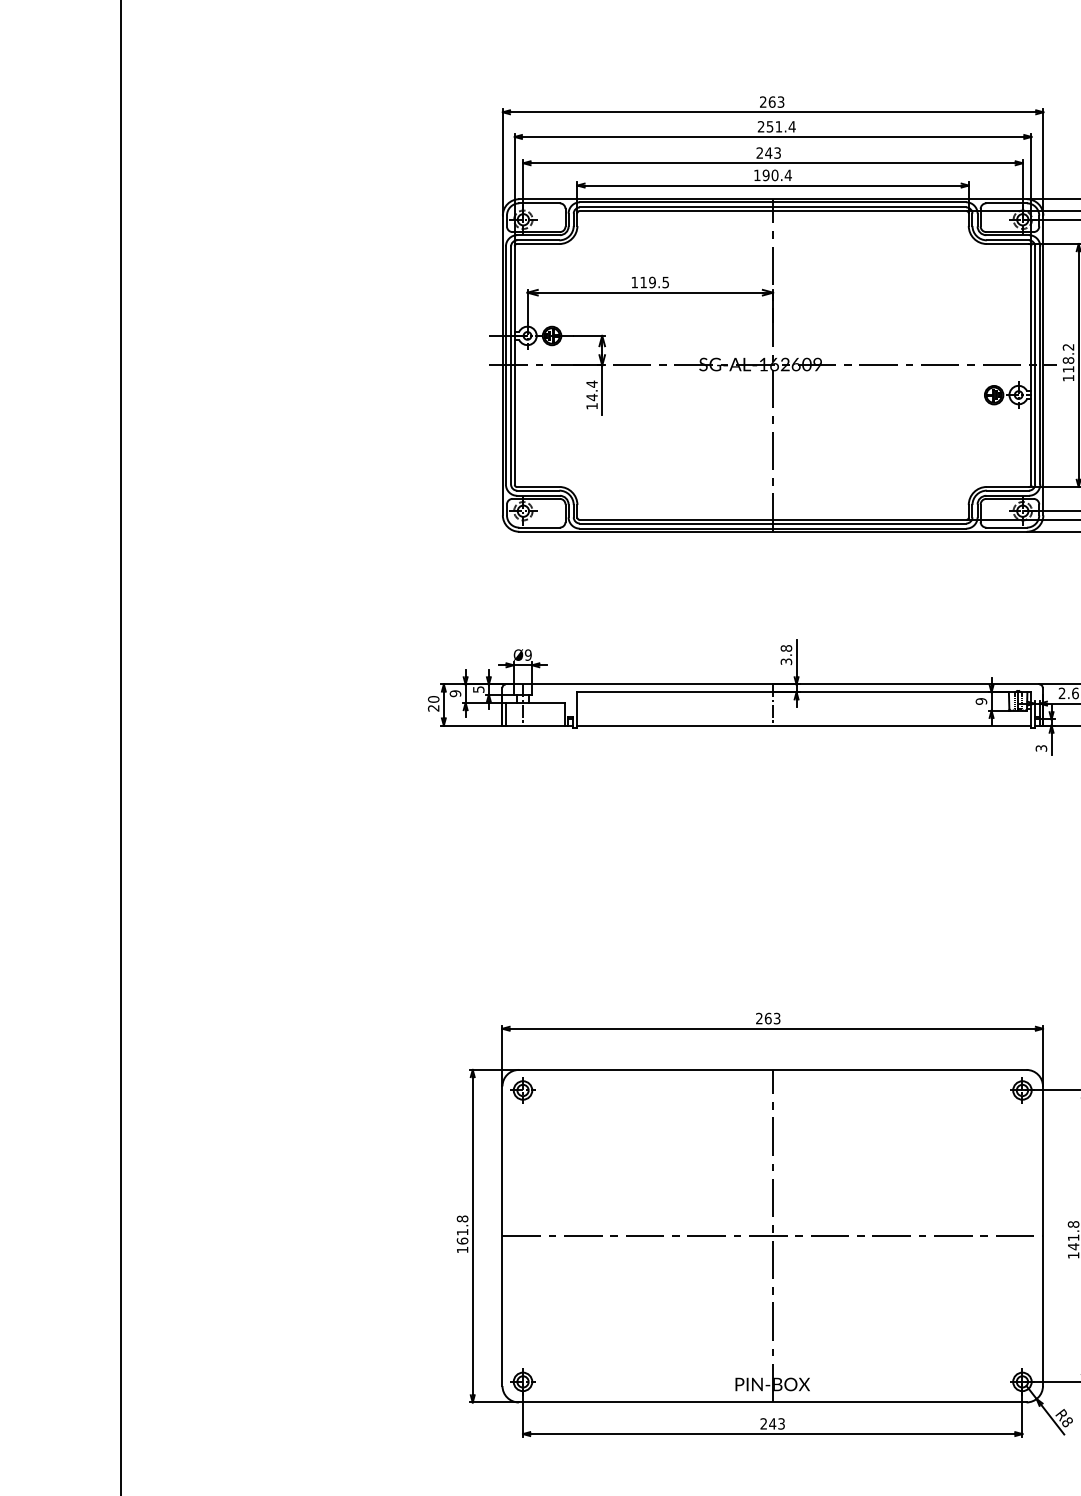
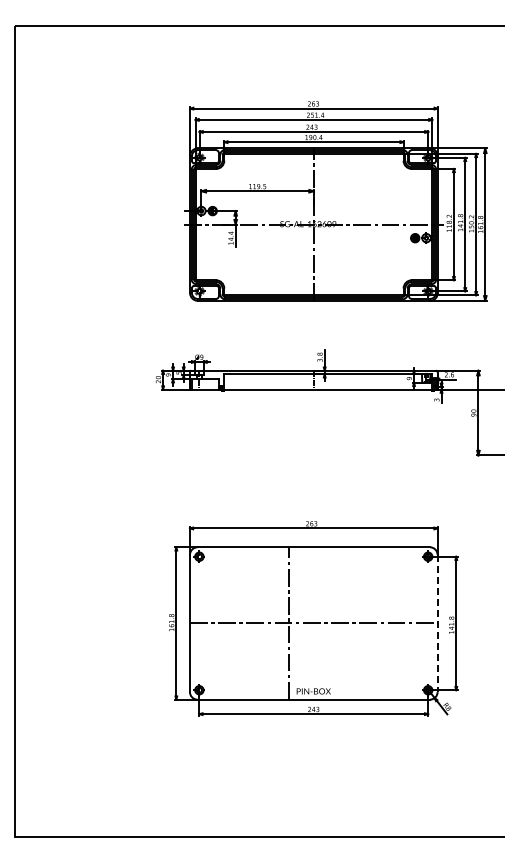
line: (772, 1236) -> (288, 623), moved
line: (1042, 1236) -> (437, 623), solid -> dashed

